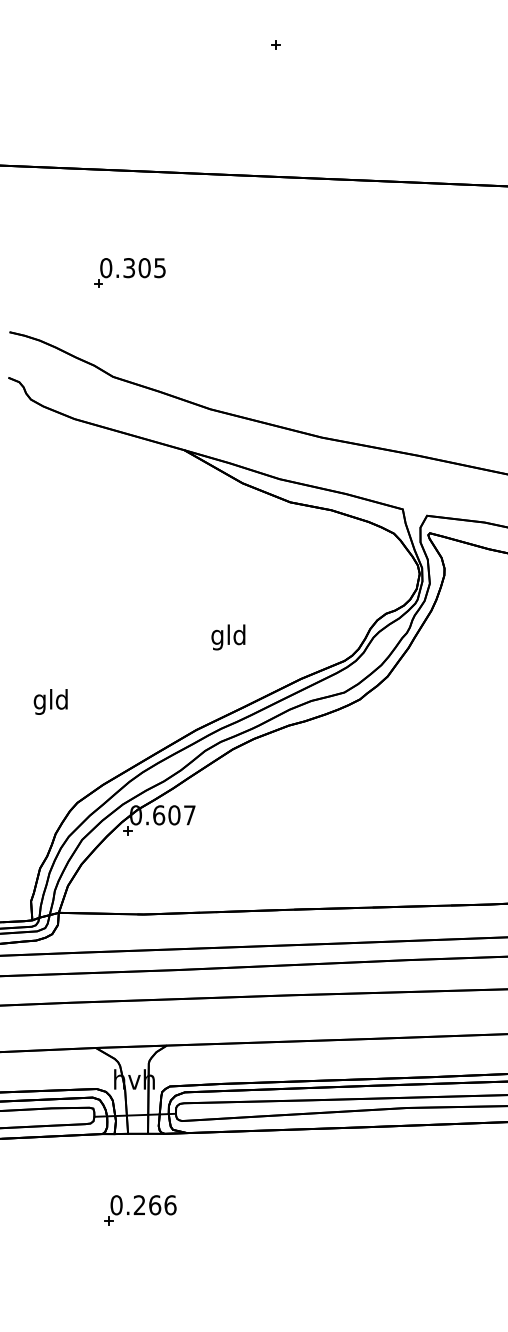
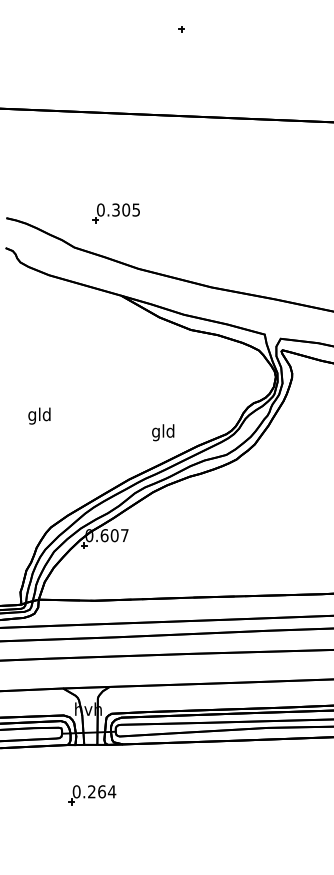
part: (128, 273) -> (115, 213), moved
text: (228, 637) -> (163, 432), moved
text: (50, 701) -> (39, 415), moved
text: (169, 1204) -> (111, 791), 0.266 -> 0.264

